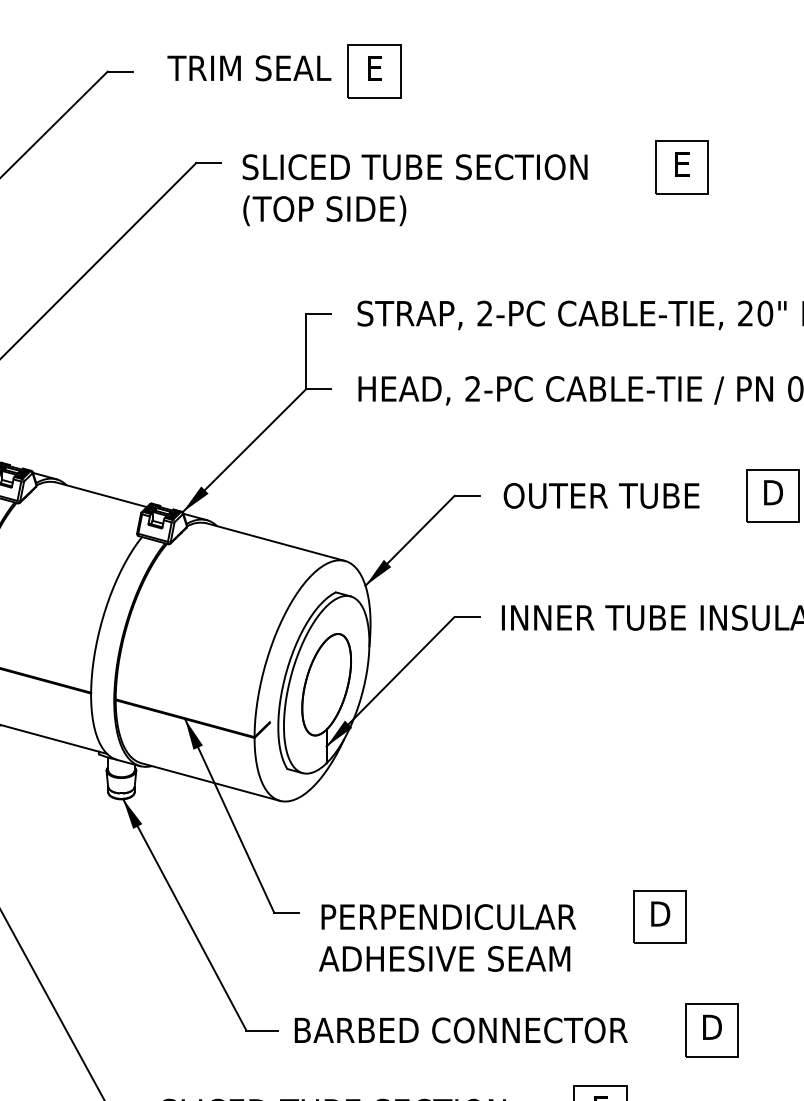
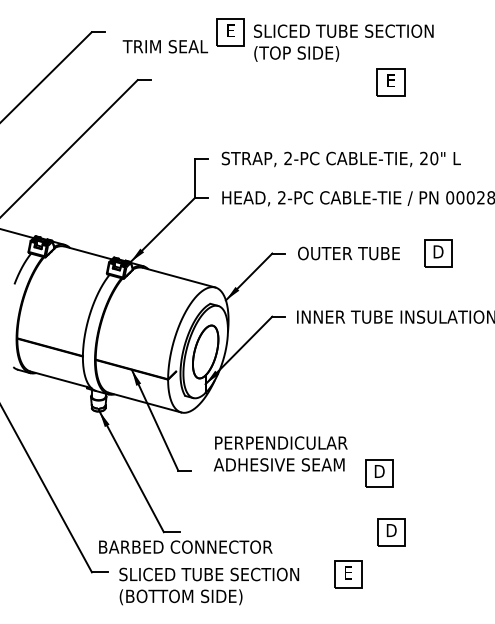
text: (249, 67) -> (165, 46), moved
text: (414, 188) -> (343, 42), moved
text: (447, 937) -> (280, 453), moved
text: (460, 1029) -> (185, 546), moved
part: (711, 1031) -> (391, 532), moved

